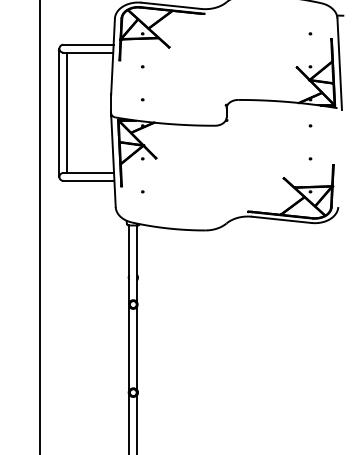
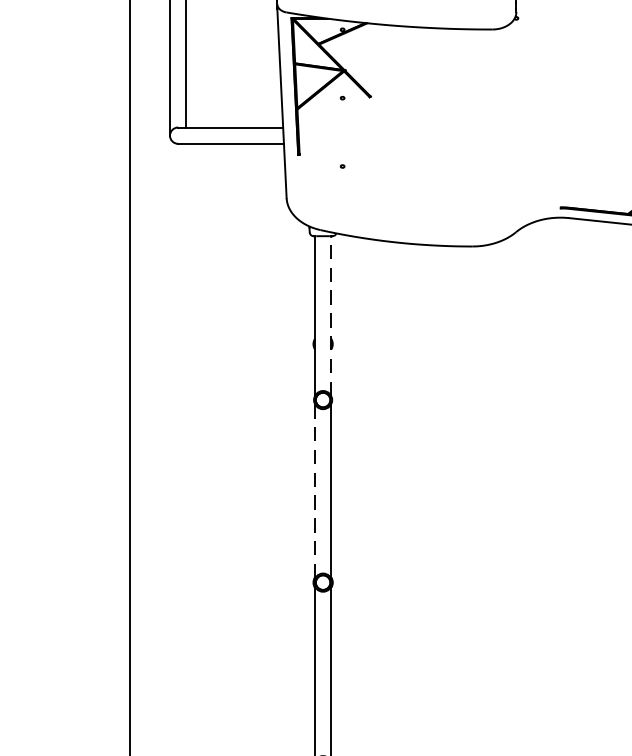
line: (137, 264) -> (331, 317), solid -> dashed
line: (129, 349) -> (315, 493), solid -> dashed

